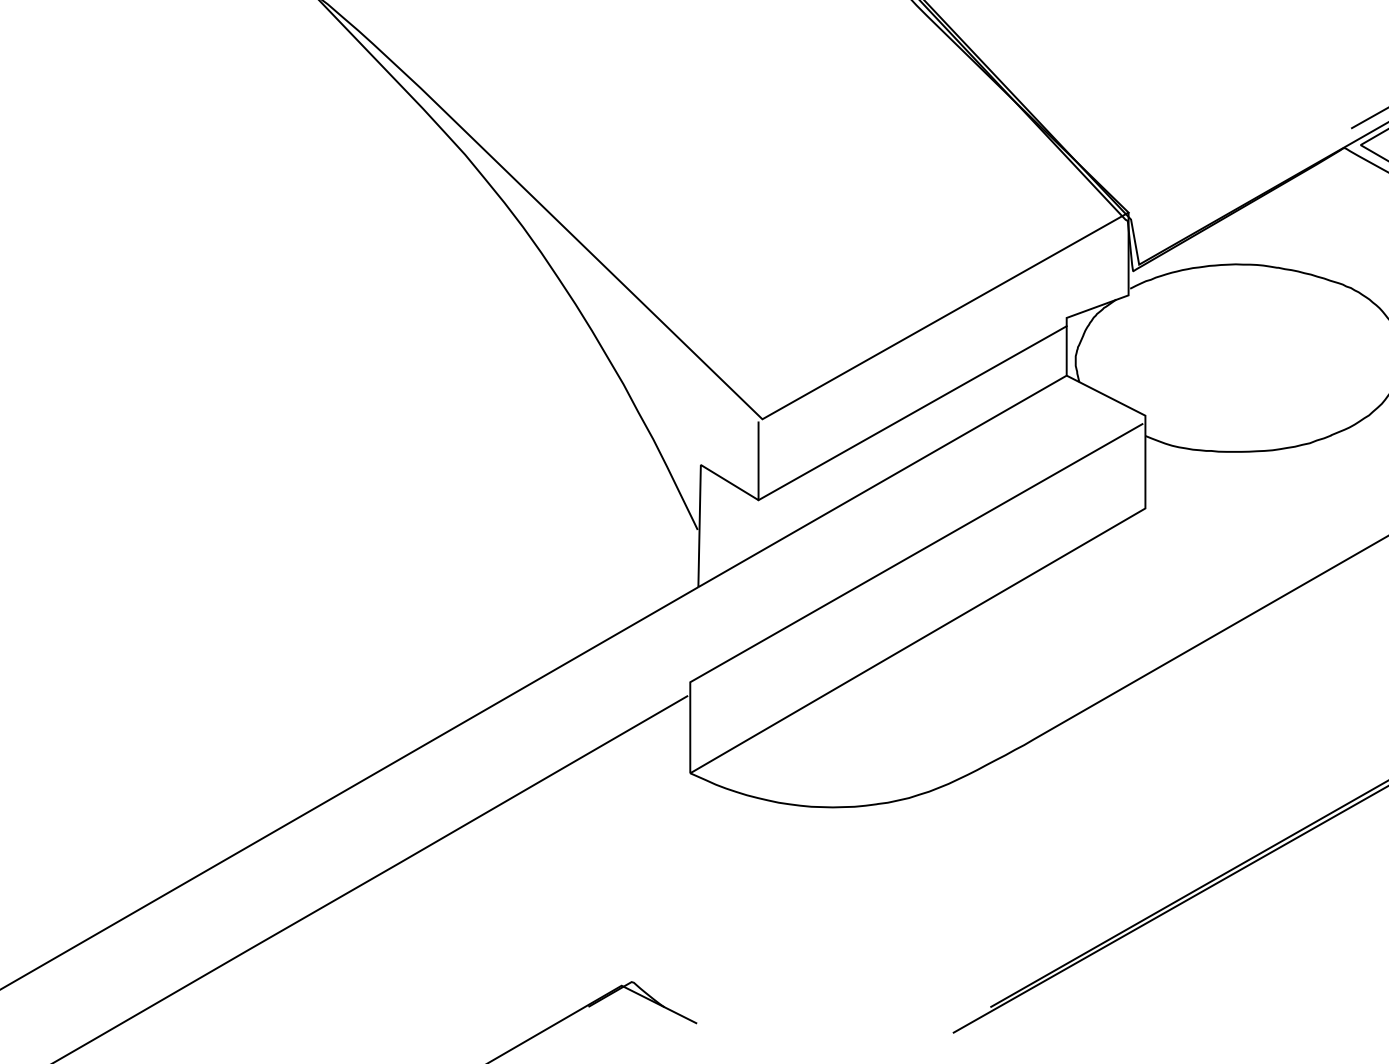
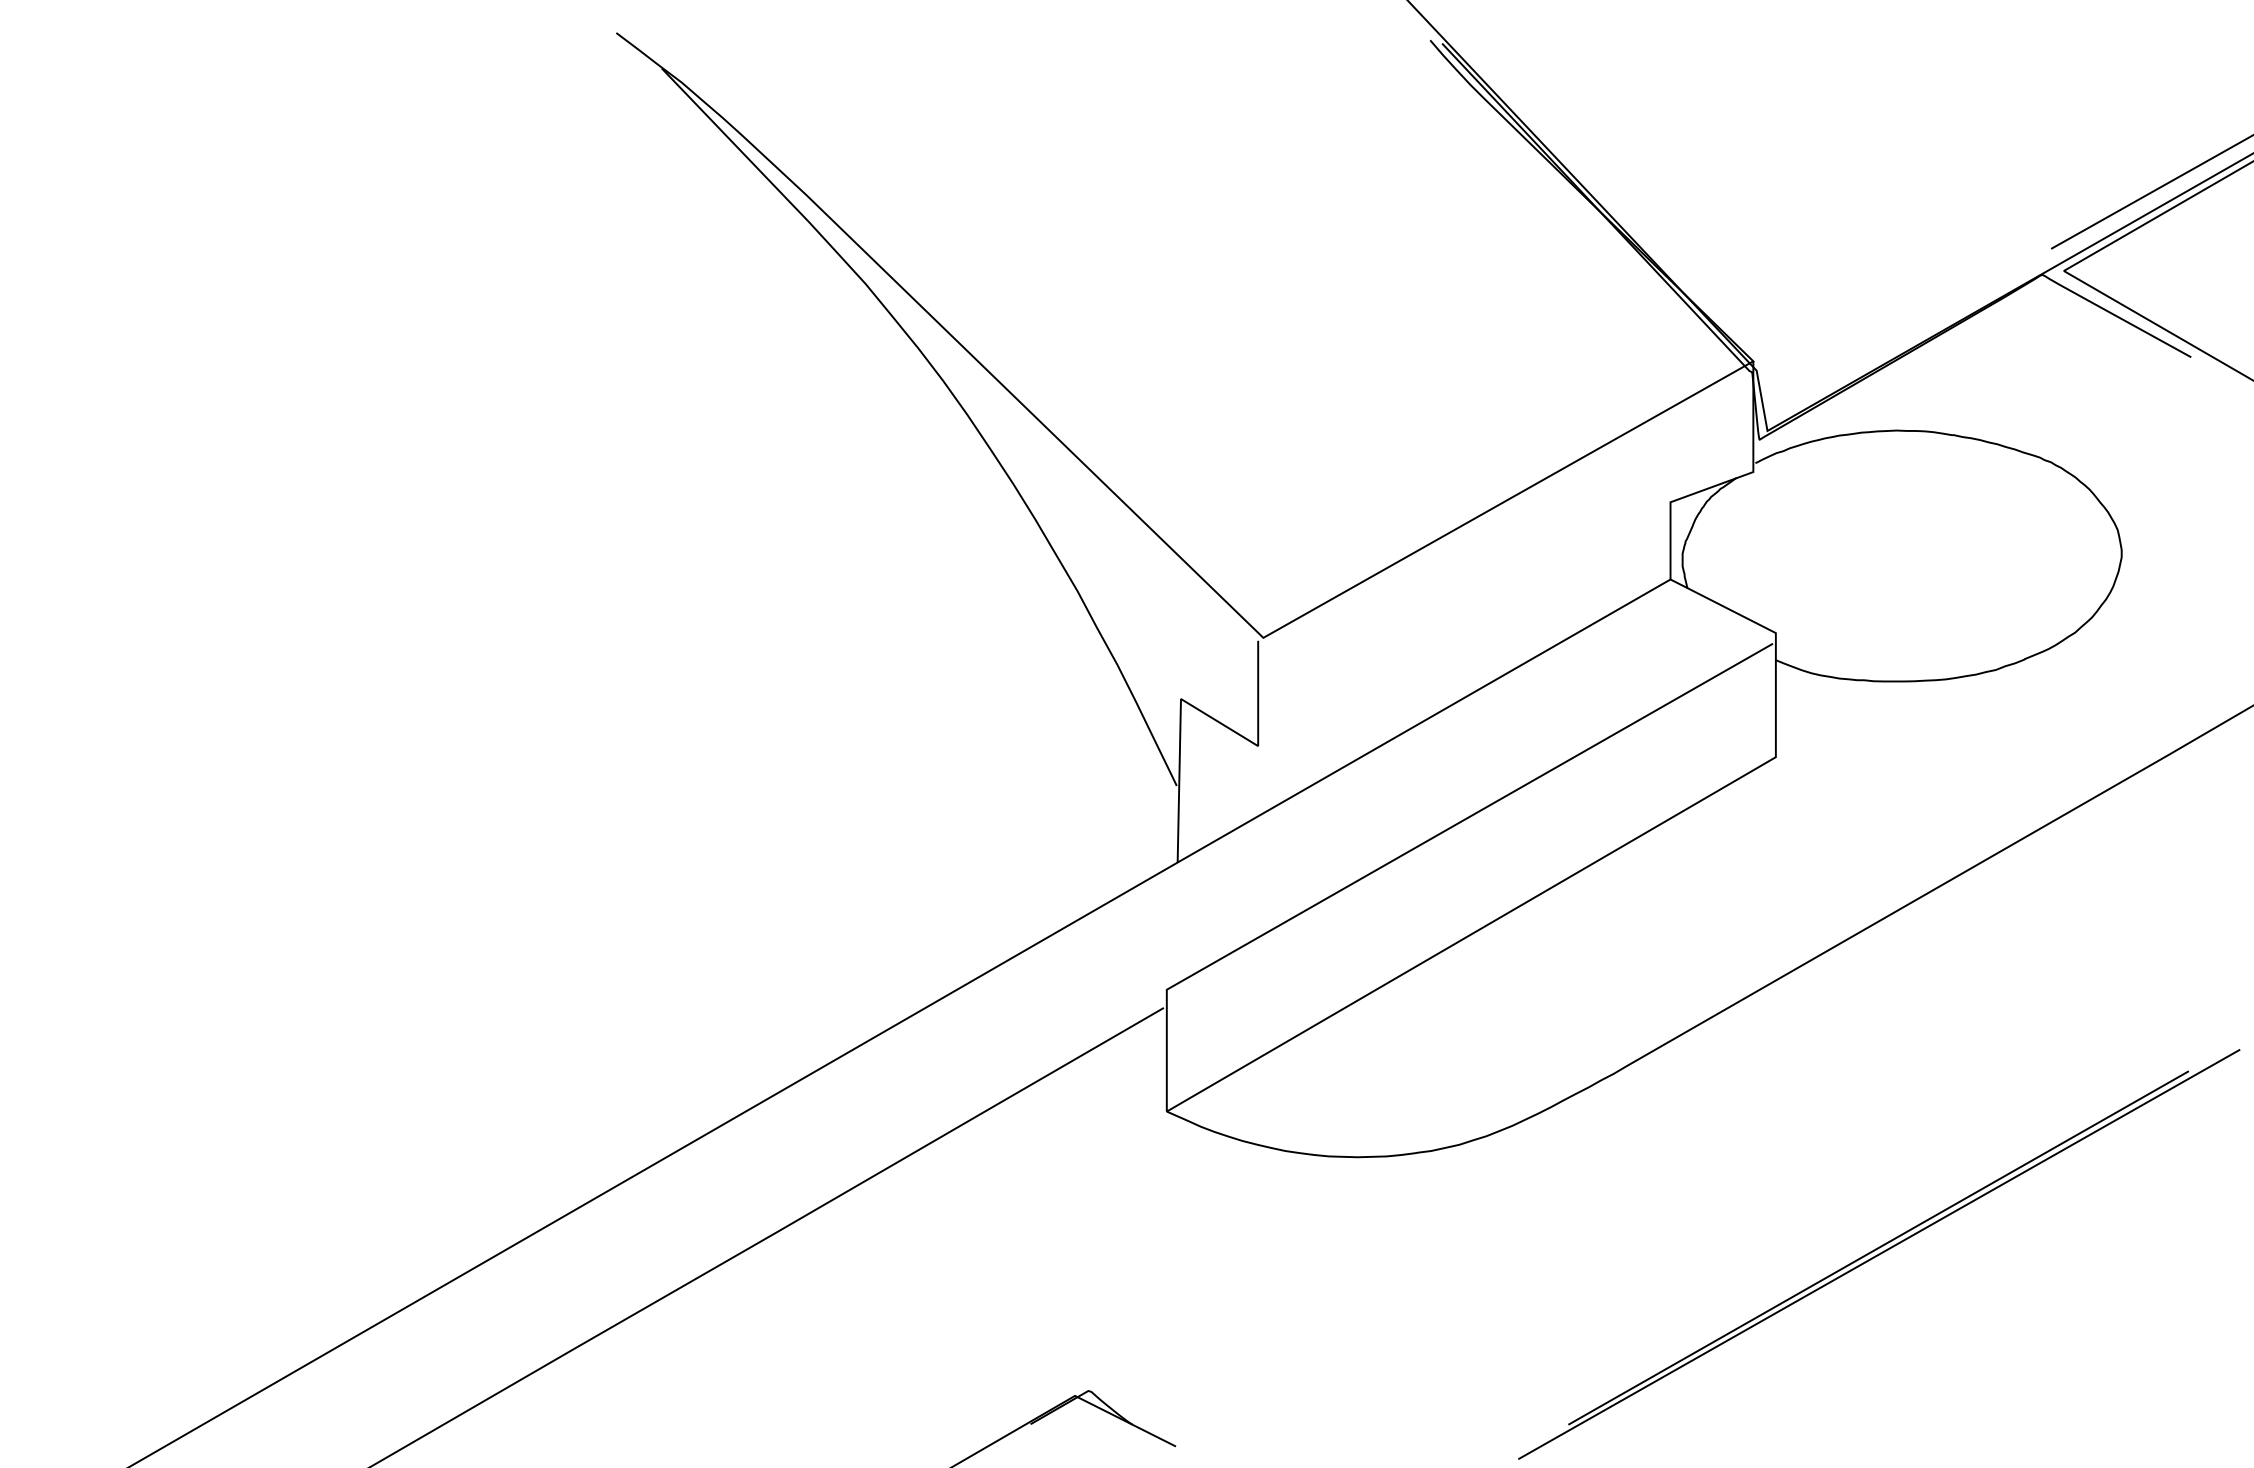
line: (912, 413) -> (1464, 629), removed

